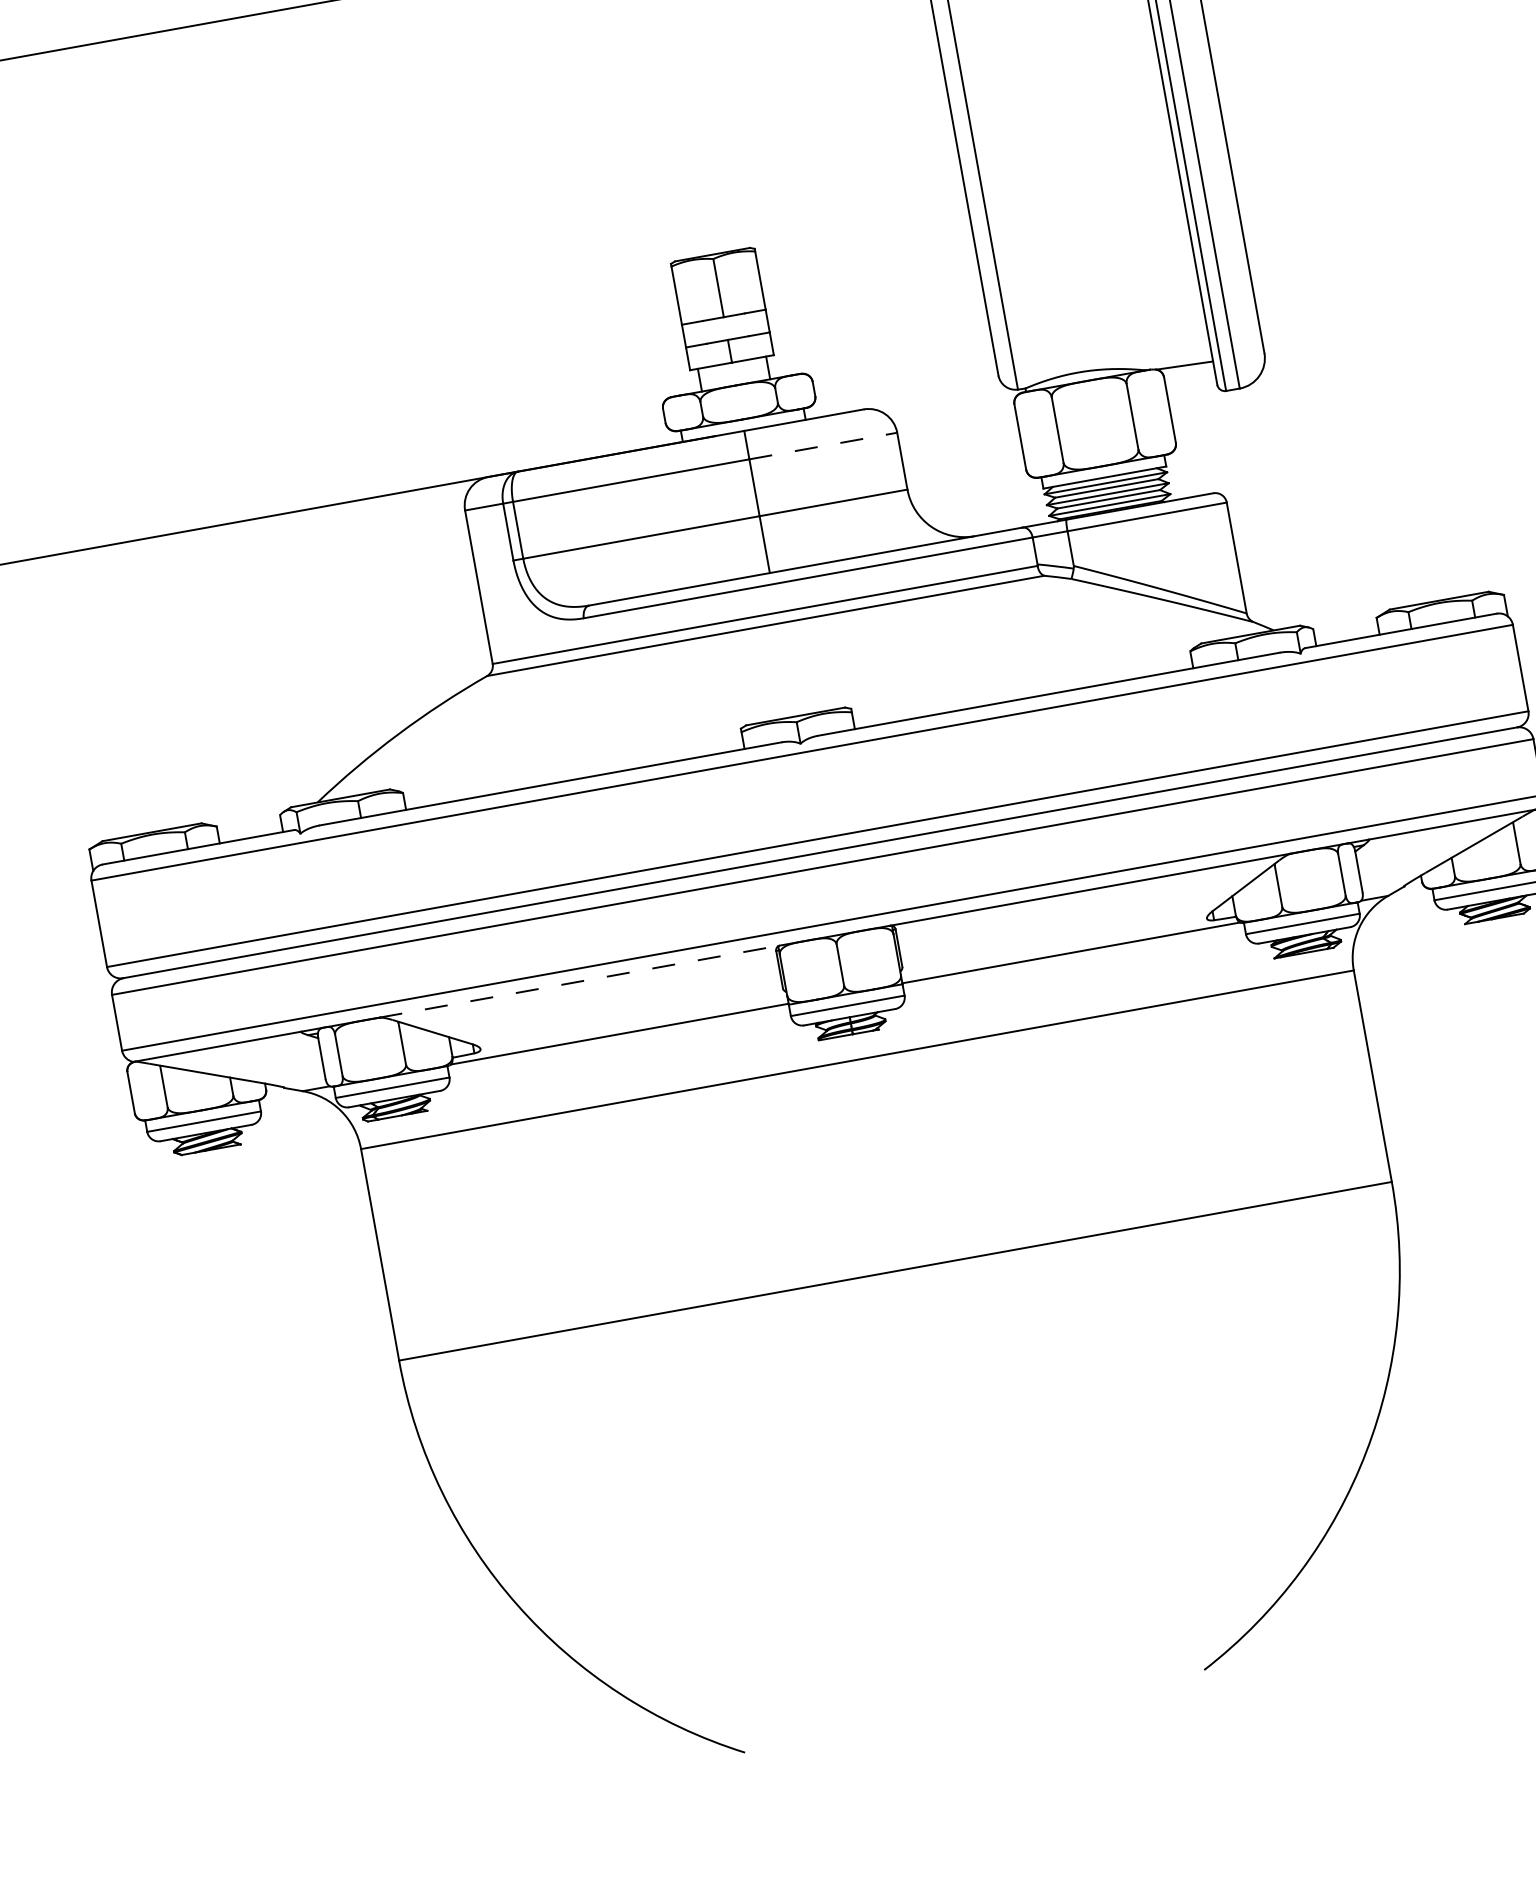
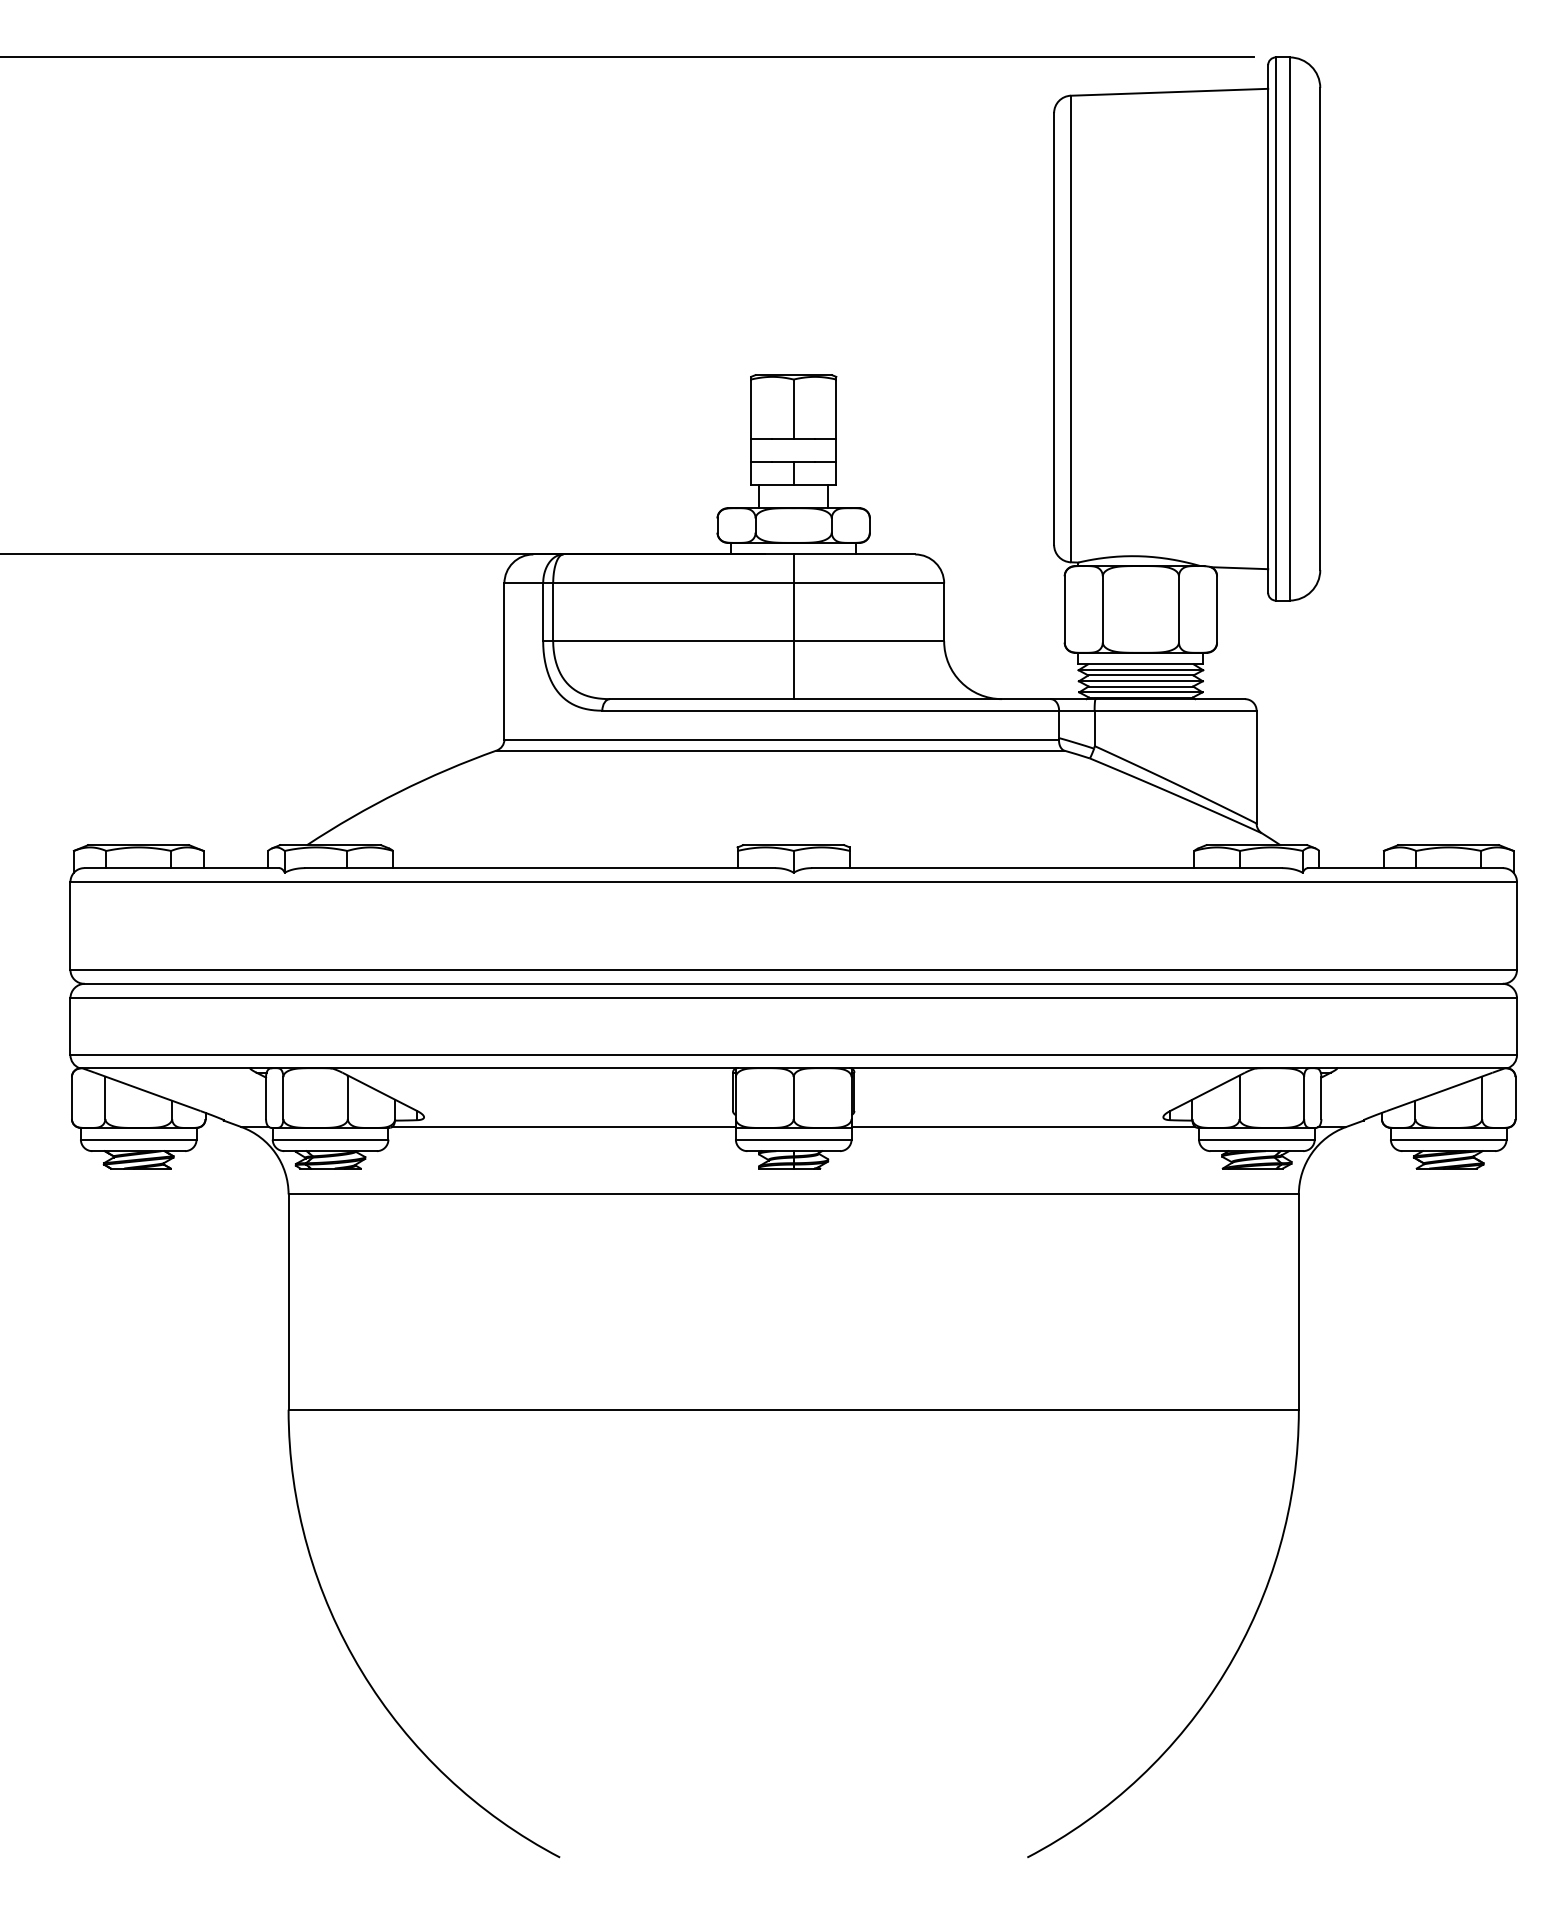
line: (823, 446) -> (869, 583), dashed -> solid
line: (579, 982) -> (533, 1068), dashed -> solid

